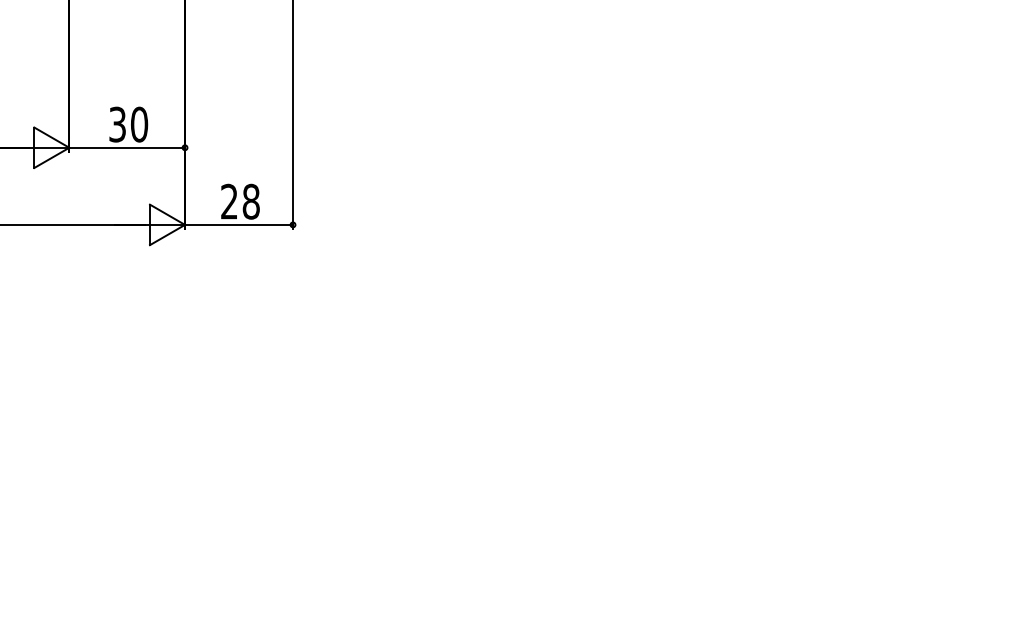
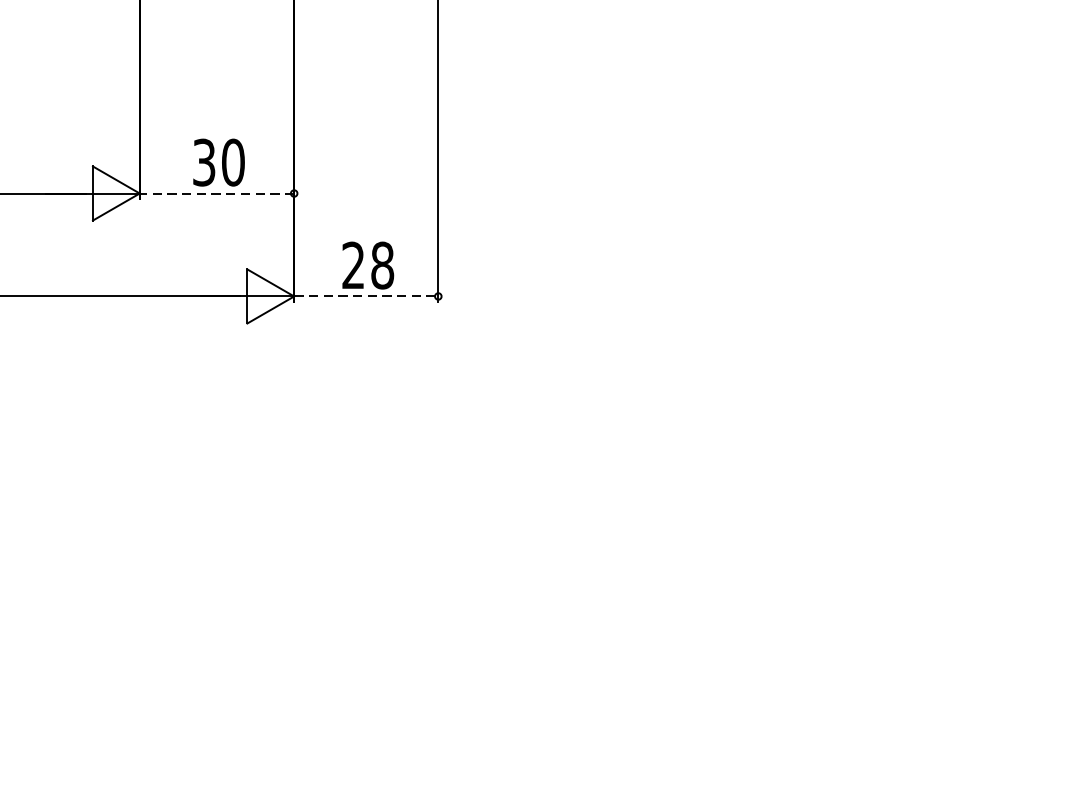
line: (127, 147) -> (217, 193), solid -> dashed
line: (239, 224) -> (366, 295), solid -> dashed

